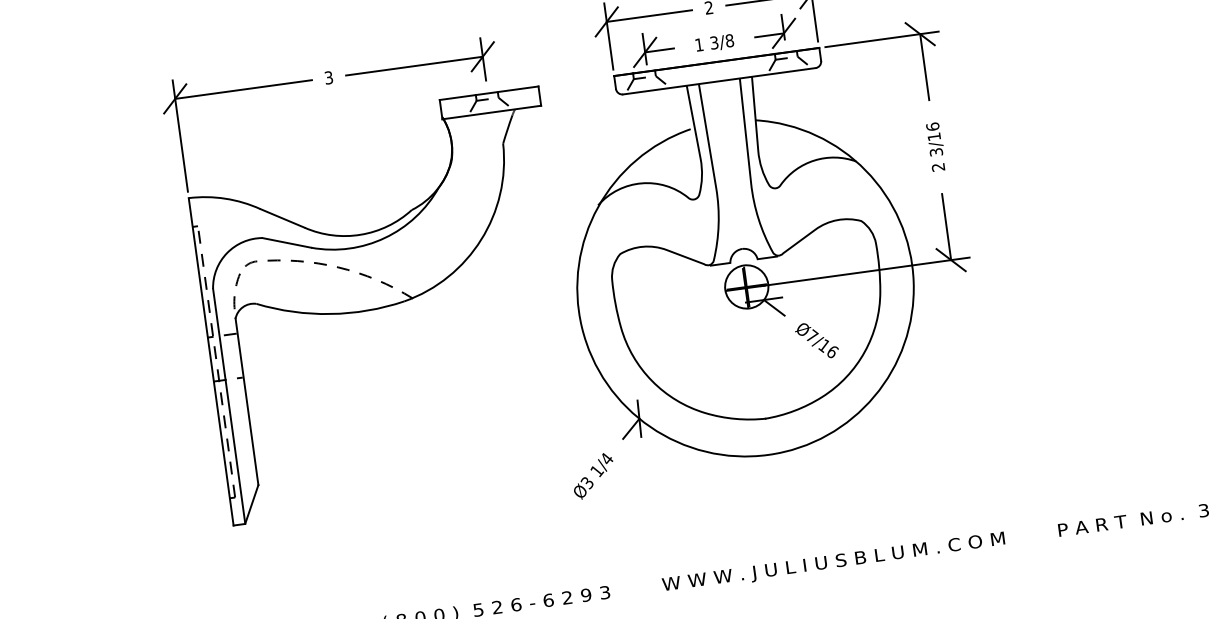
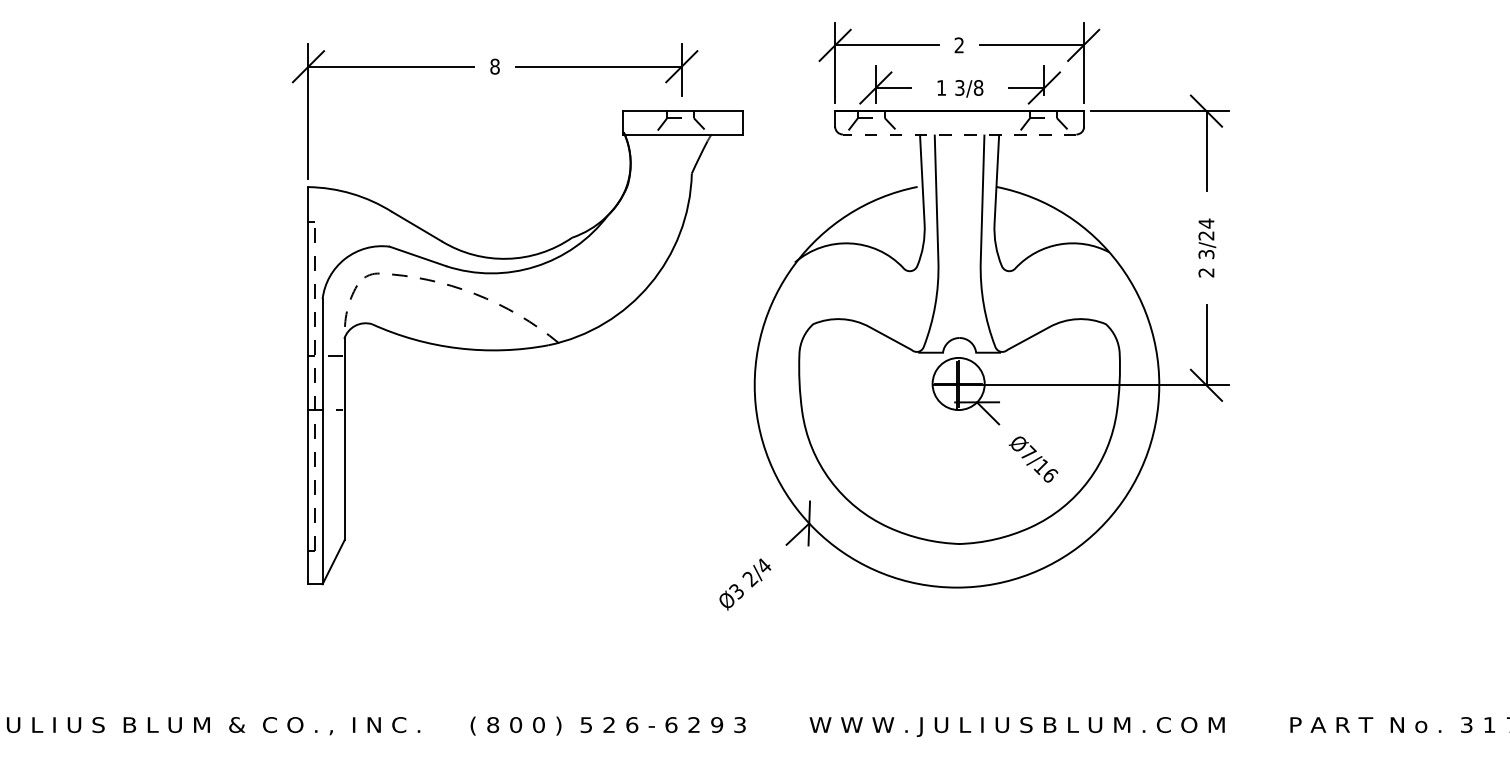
text: (328, 77) -> (494, 66), 3 -> 8
line: (719, 81) -> (959, 134), solid -> dashed
text: (933, 131) -> (1206, 229), 3/16 -> 3/24
text: (597, 471) -> (750, 579), 1/4 -> 2/4

